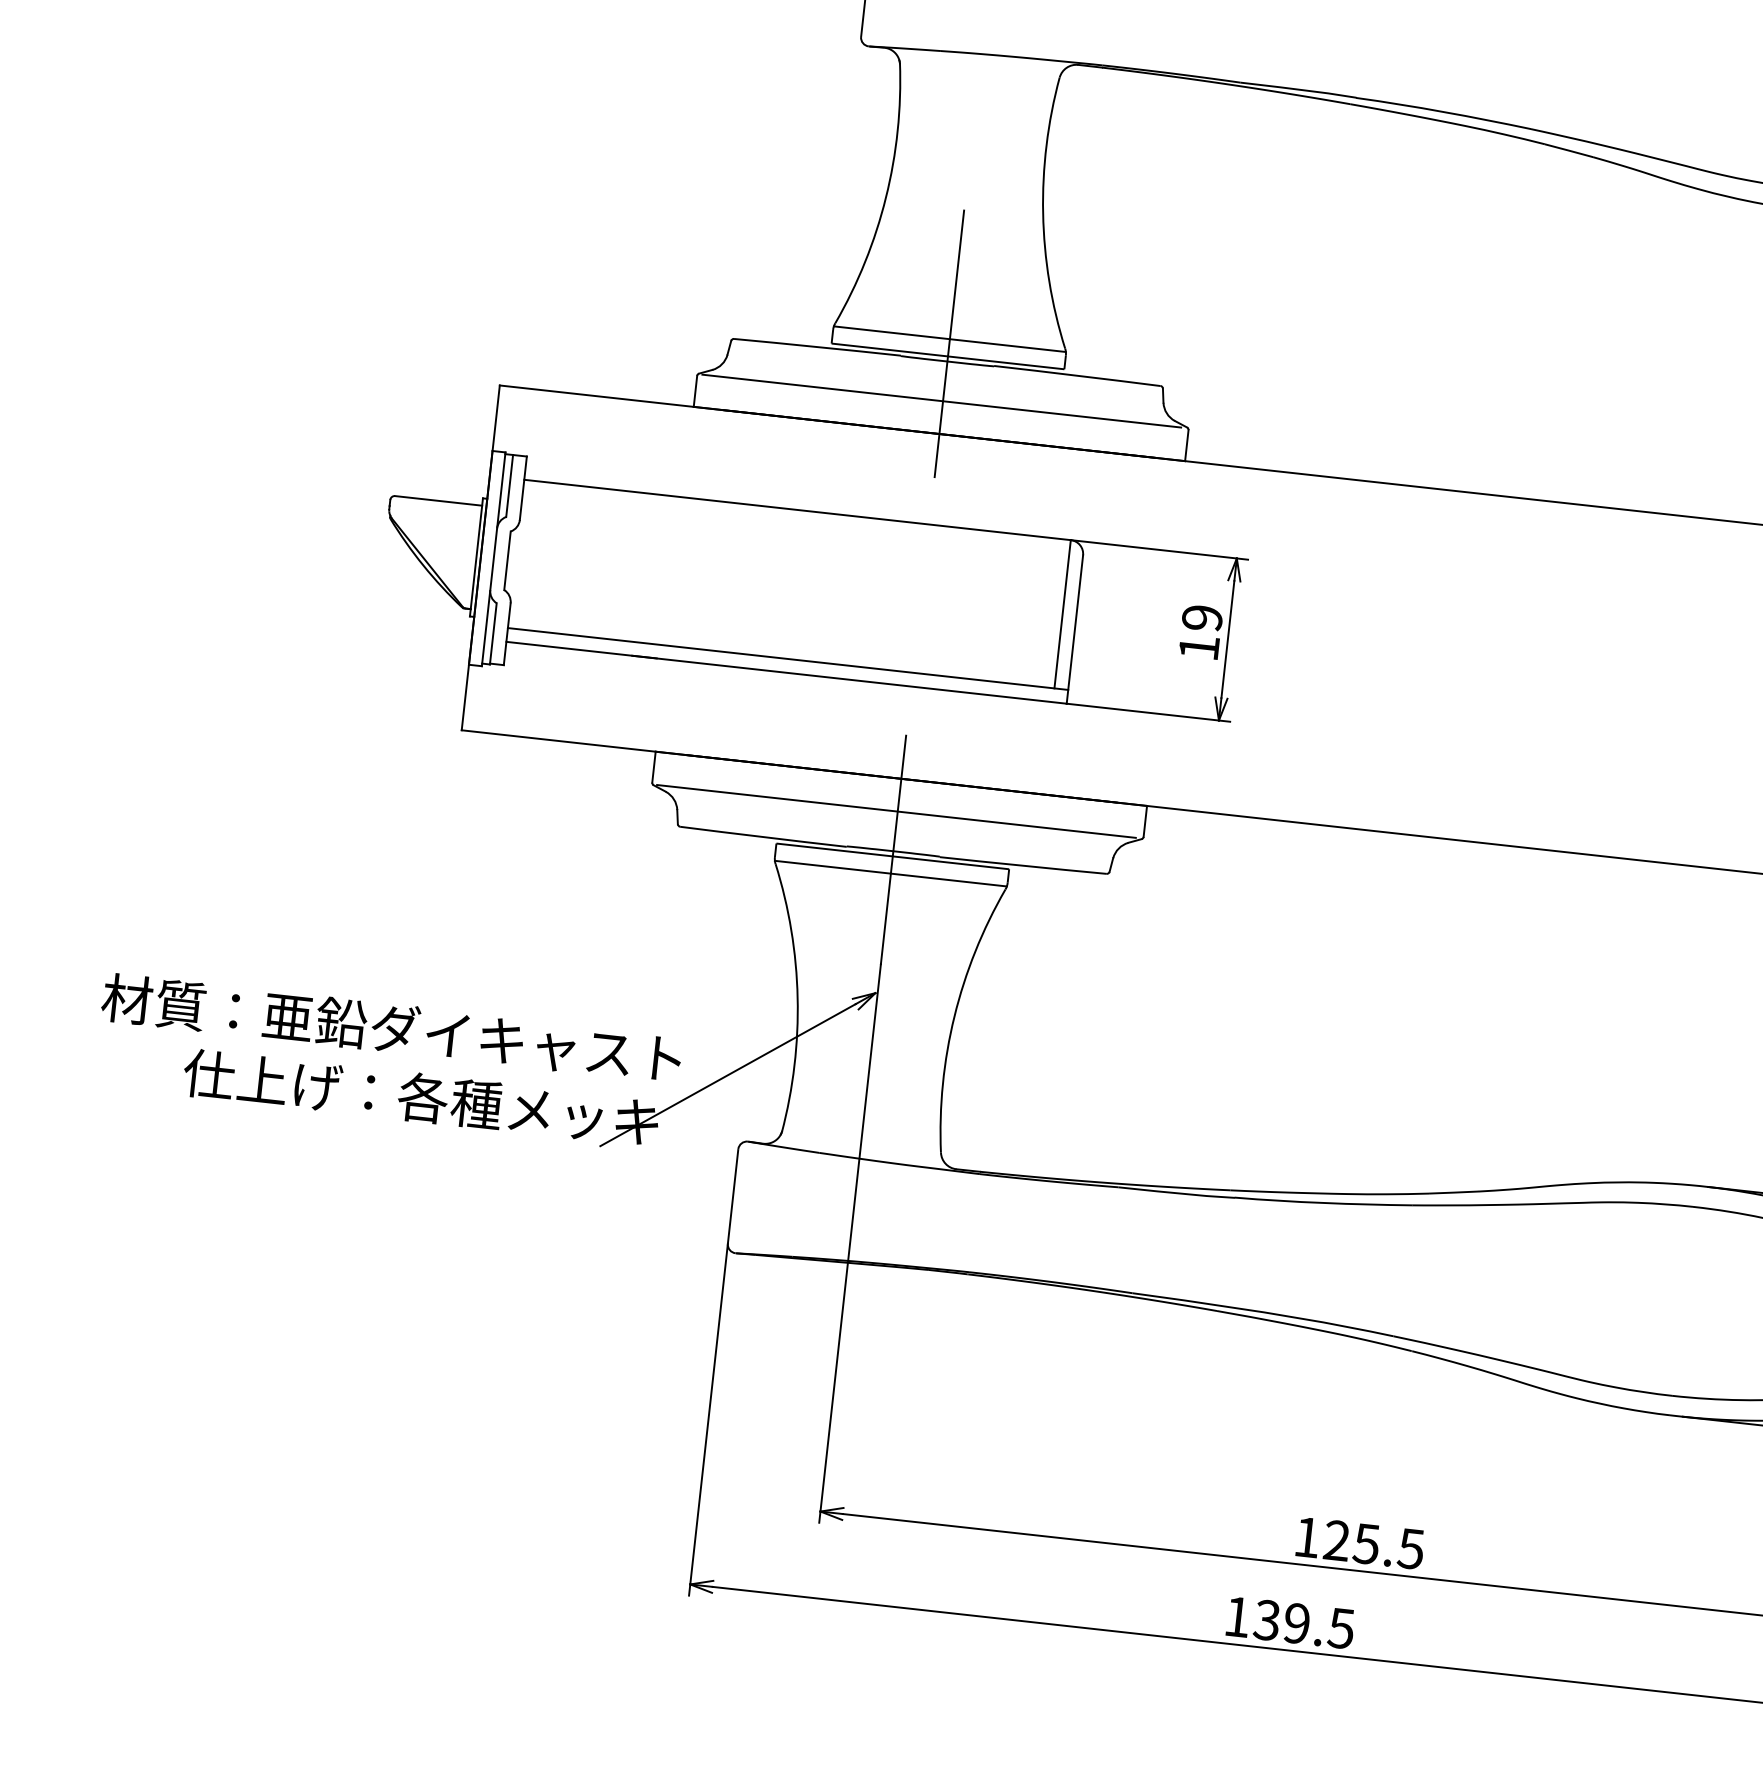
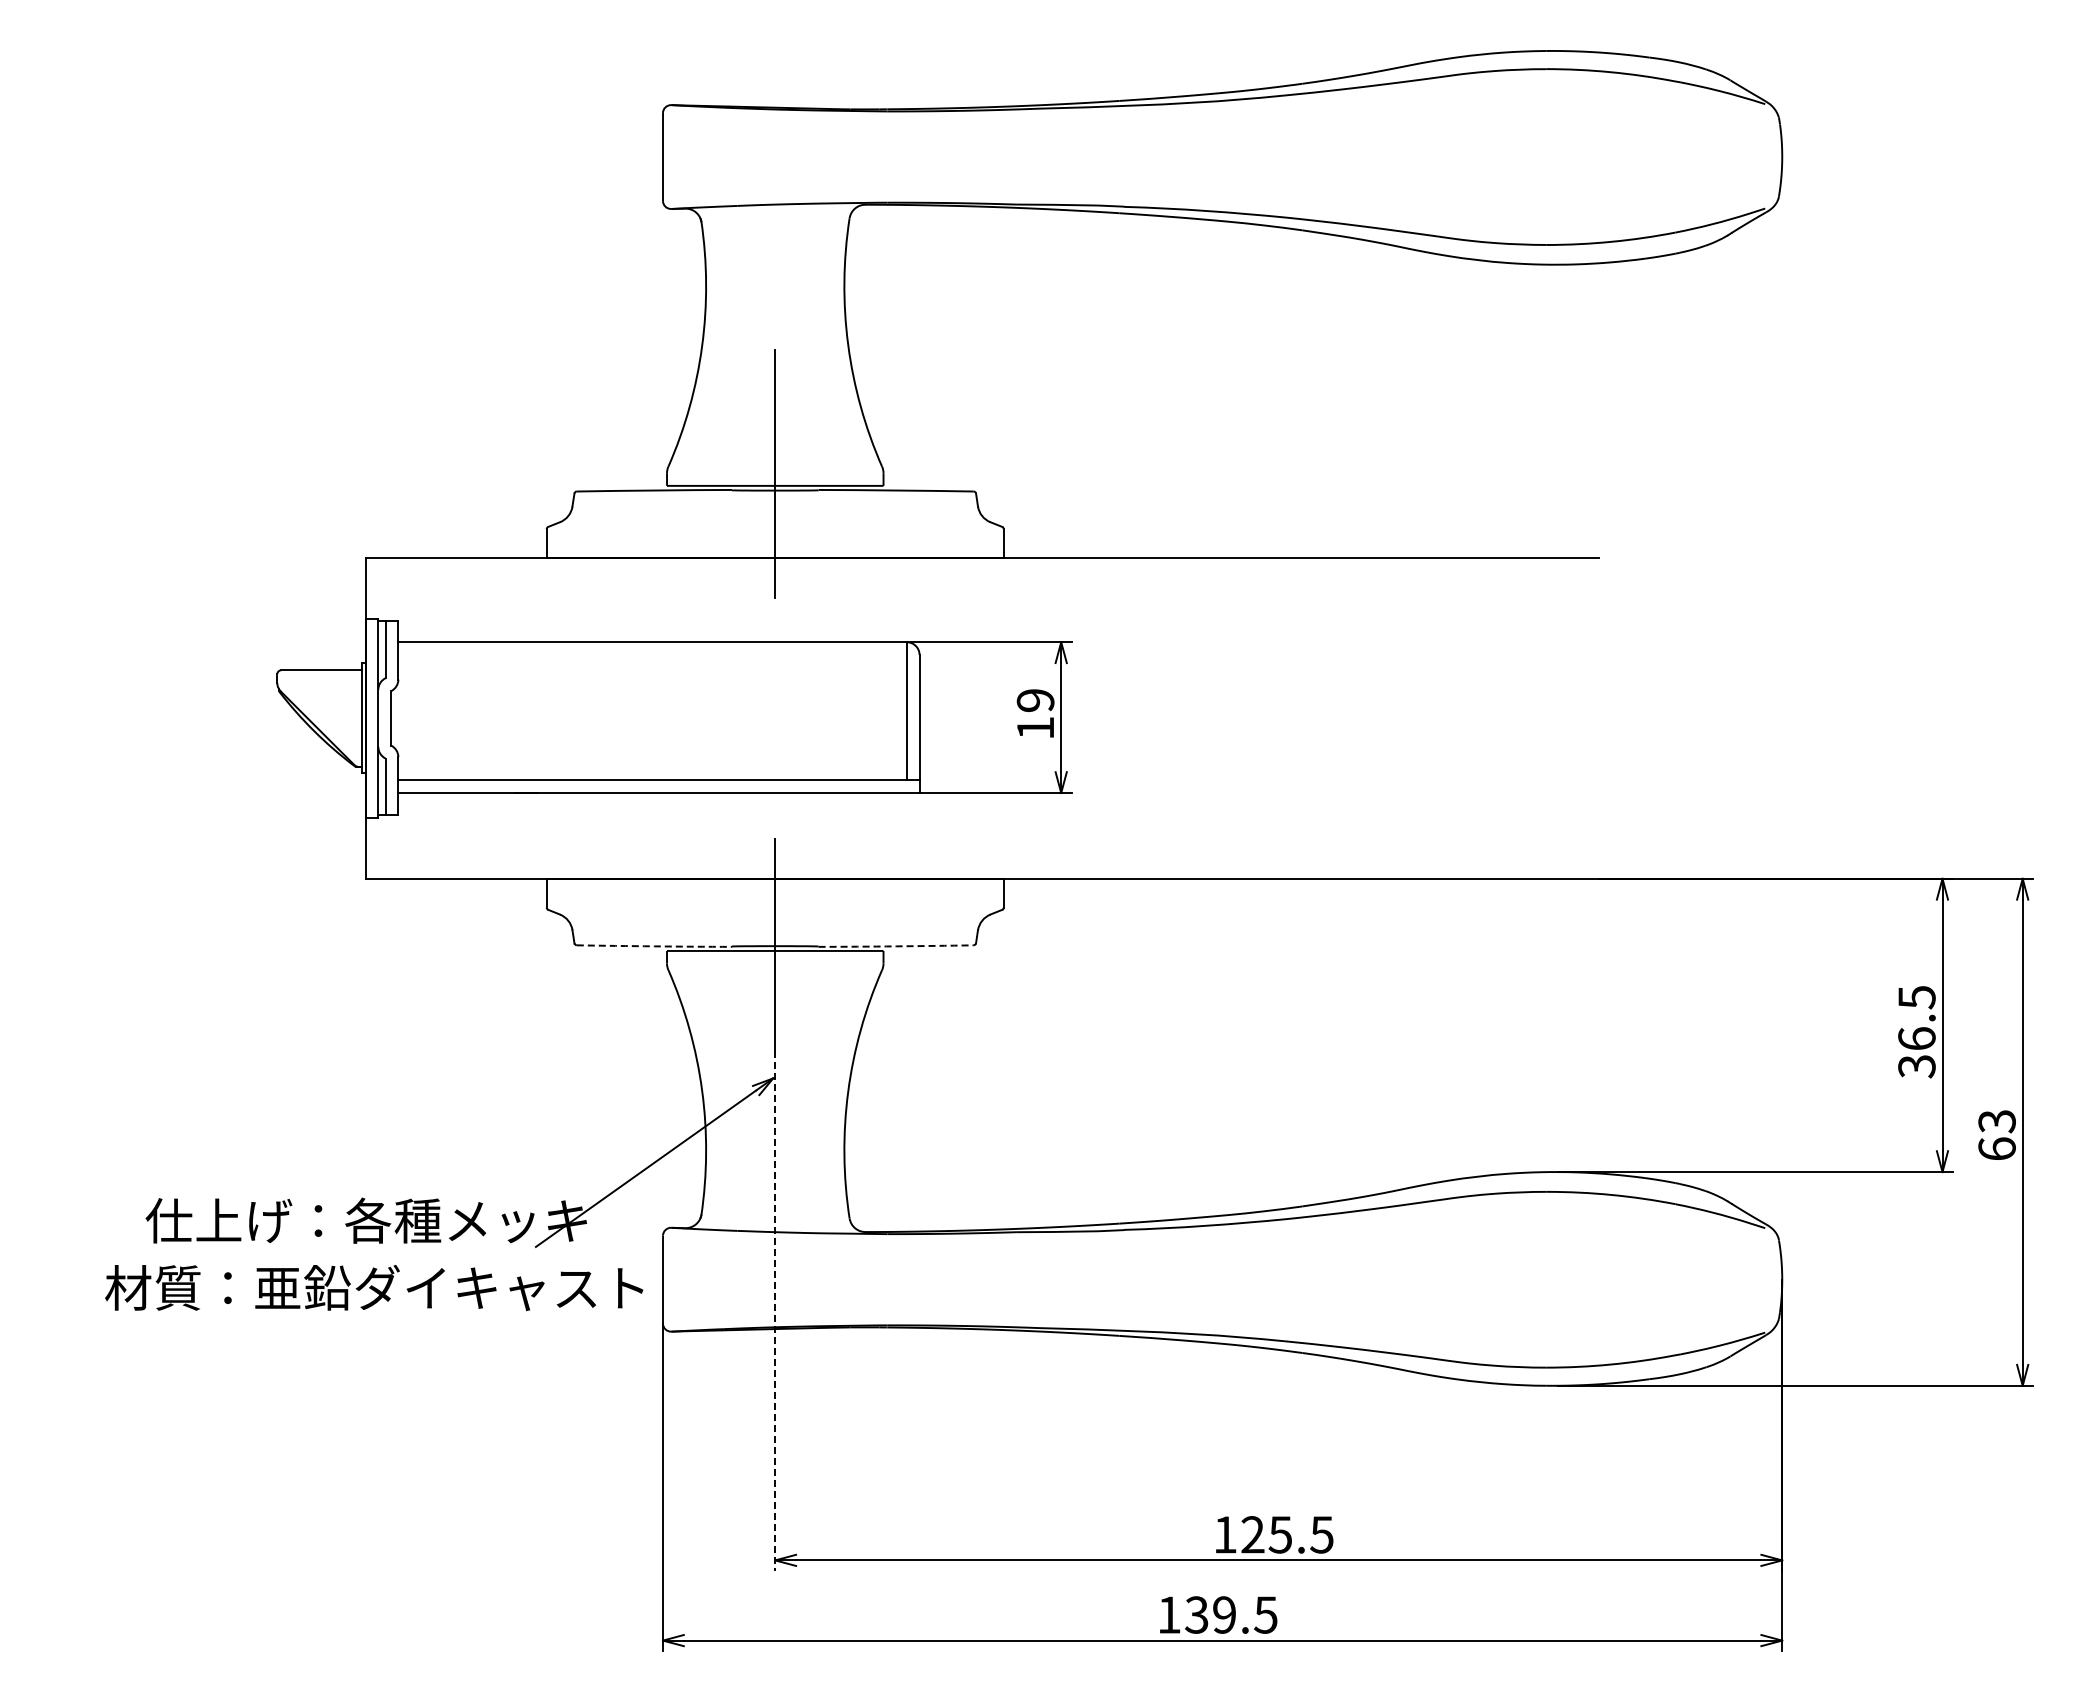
line: (950, 338) -> (775, 469), removed
line: (941, 400) -> (773, 527), removed
line: (895, 811) -> (773, 909), removed
arc: (763, 837) -> (654, 946), solid -> dashed
arc: (1023, 865) -> (896, 946), solid -> dashed
line: (891, 874) -> (775, 967), removed
text: (391, 1029) -> (374, 1288), moved
line: (850, 1243) -> (775, 1311), solid -> dashed

